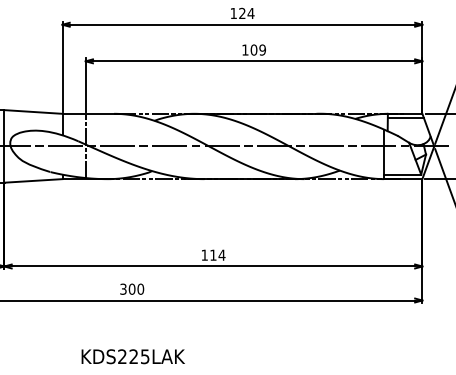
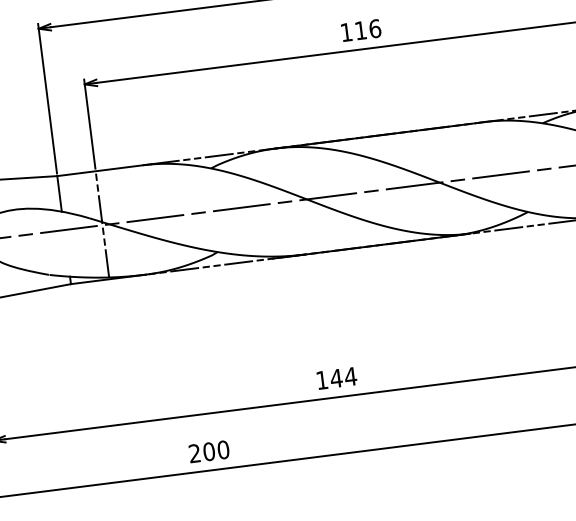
text: (258, 49) -> (368, 28), 109 -> 116
text: (212, 254) -> (334, 377), 114 -> 144
text: (123, 289) -> (194, 453), 300 -> 200

